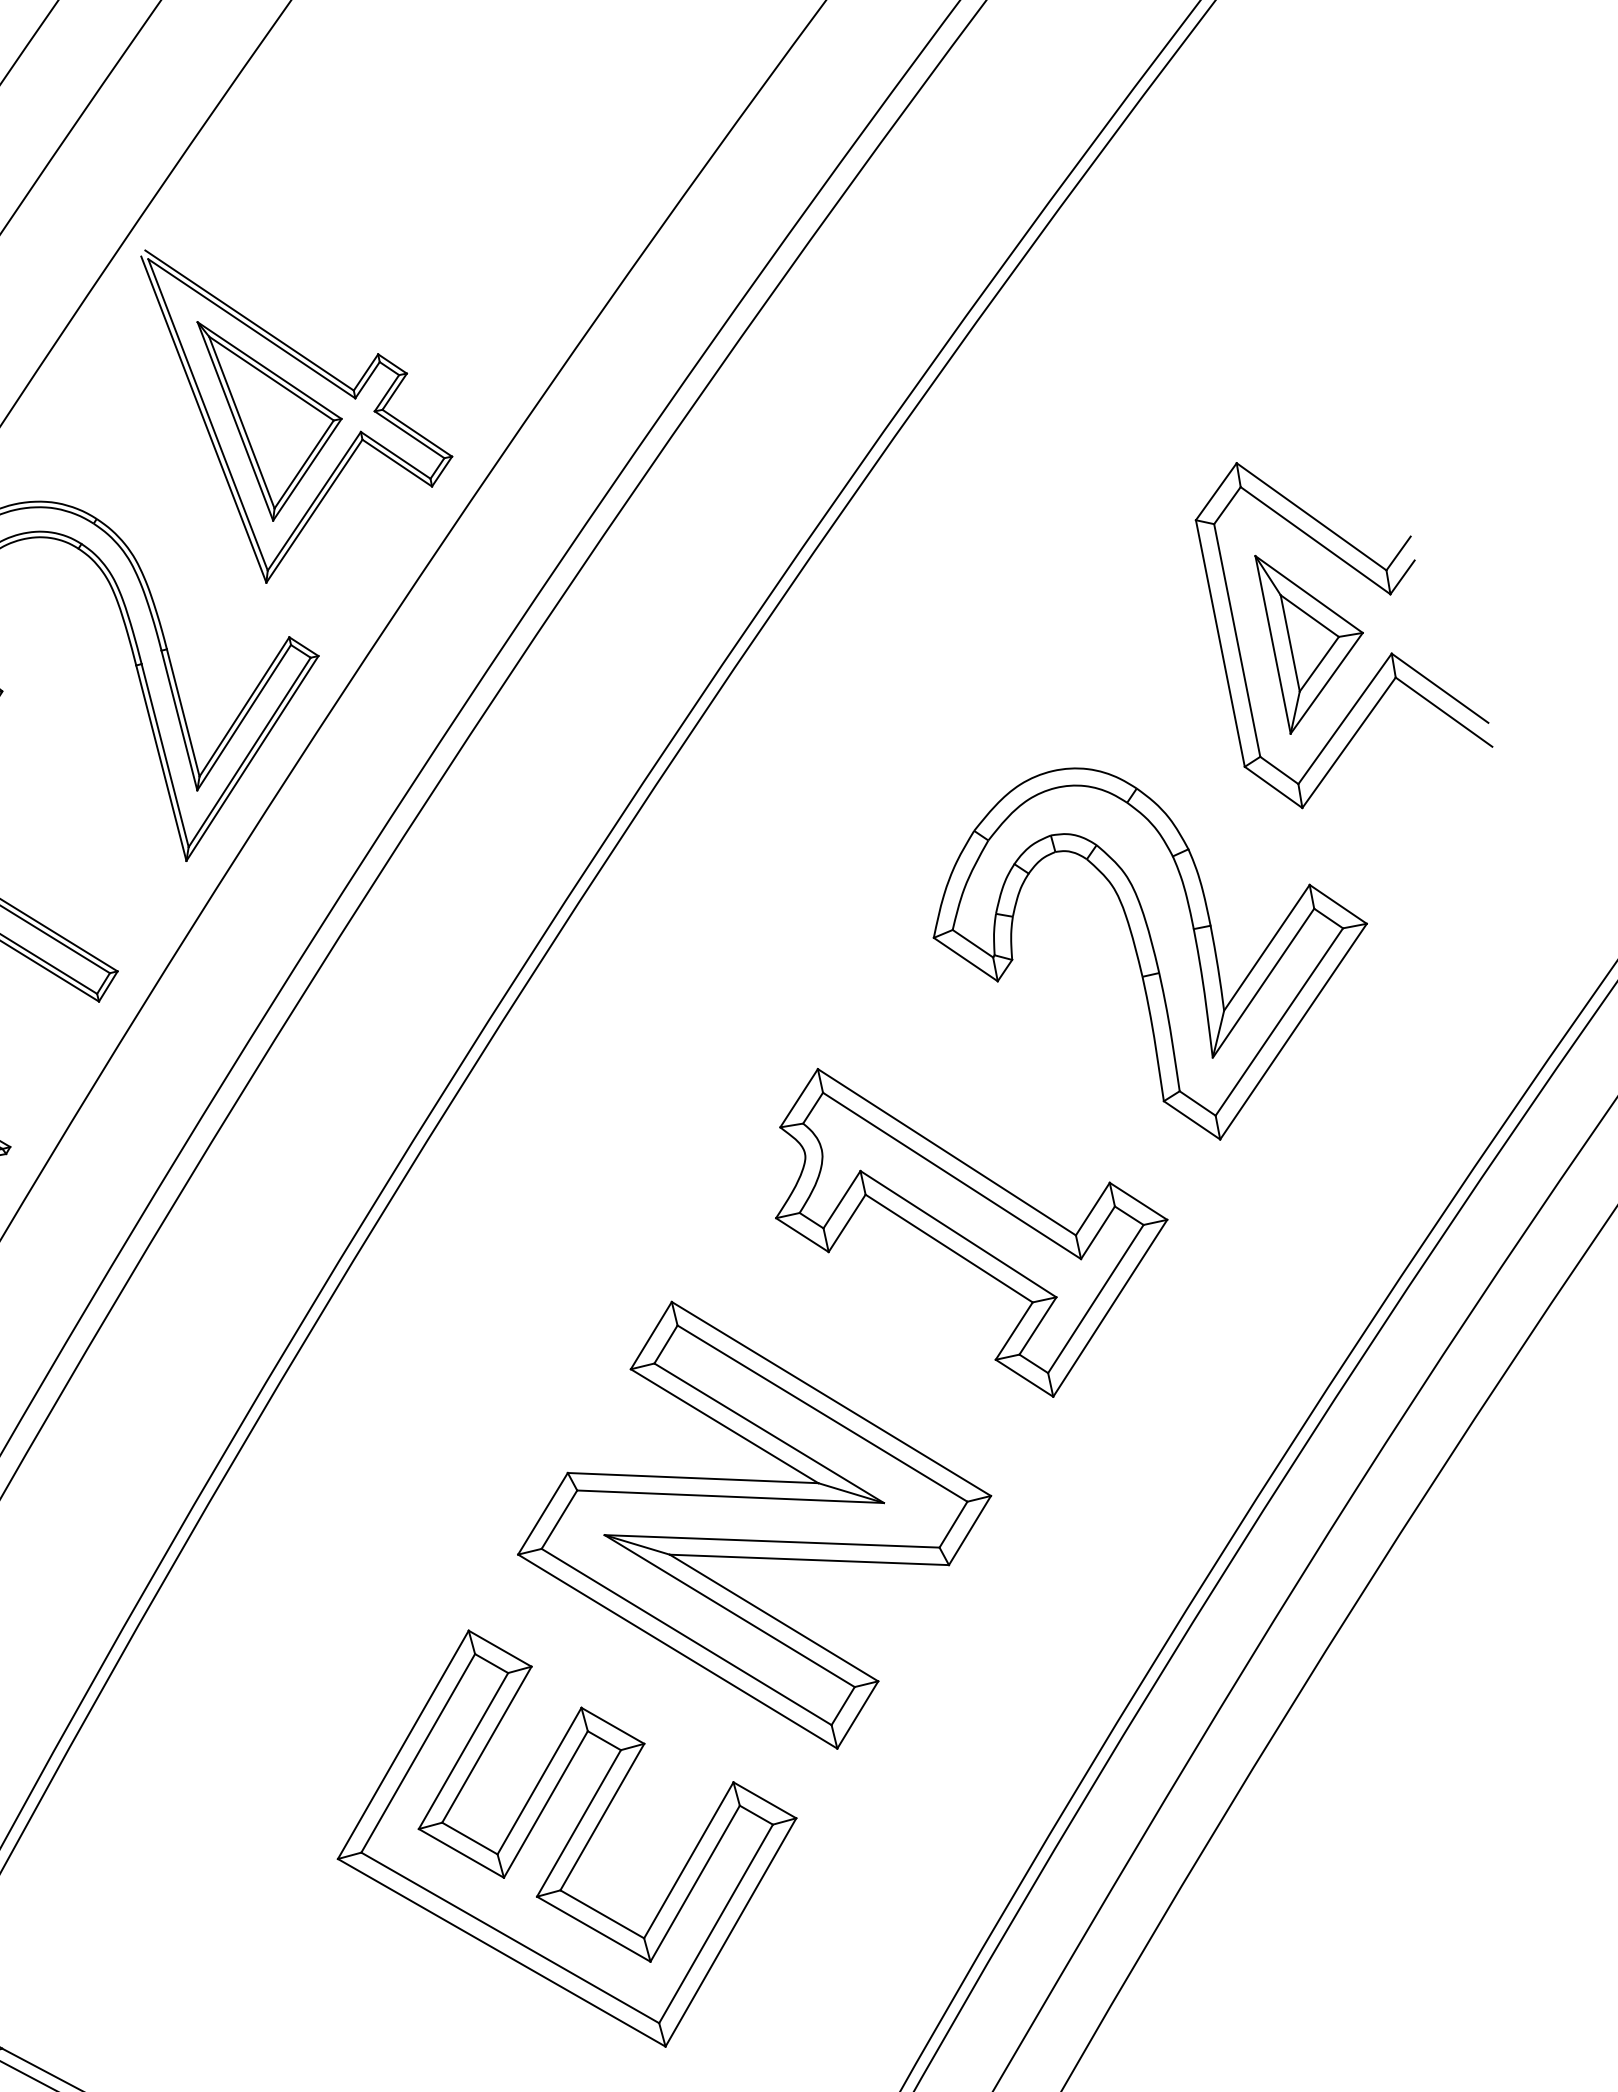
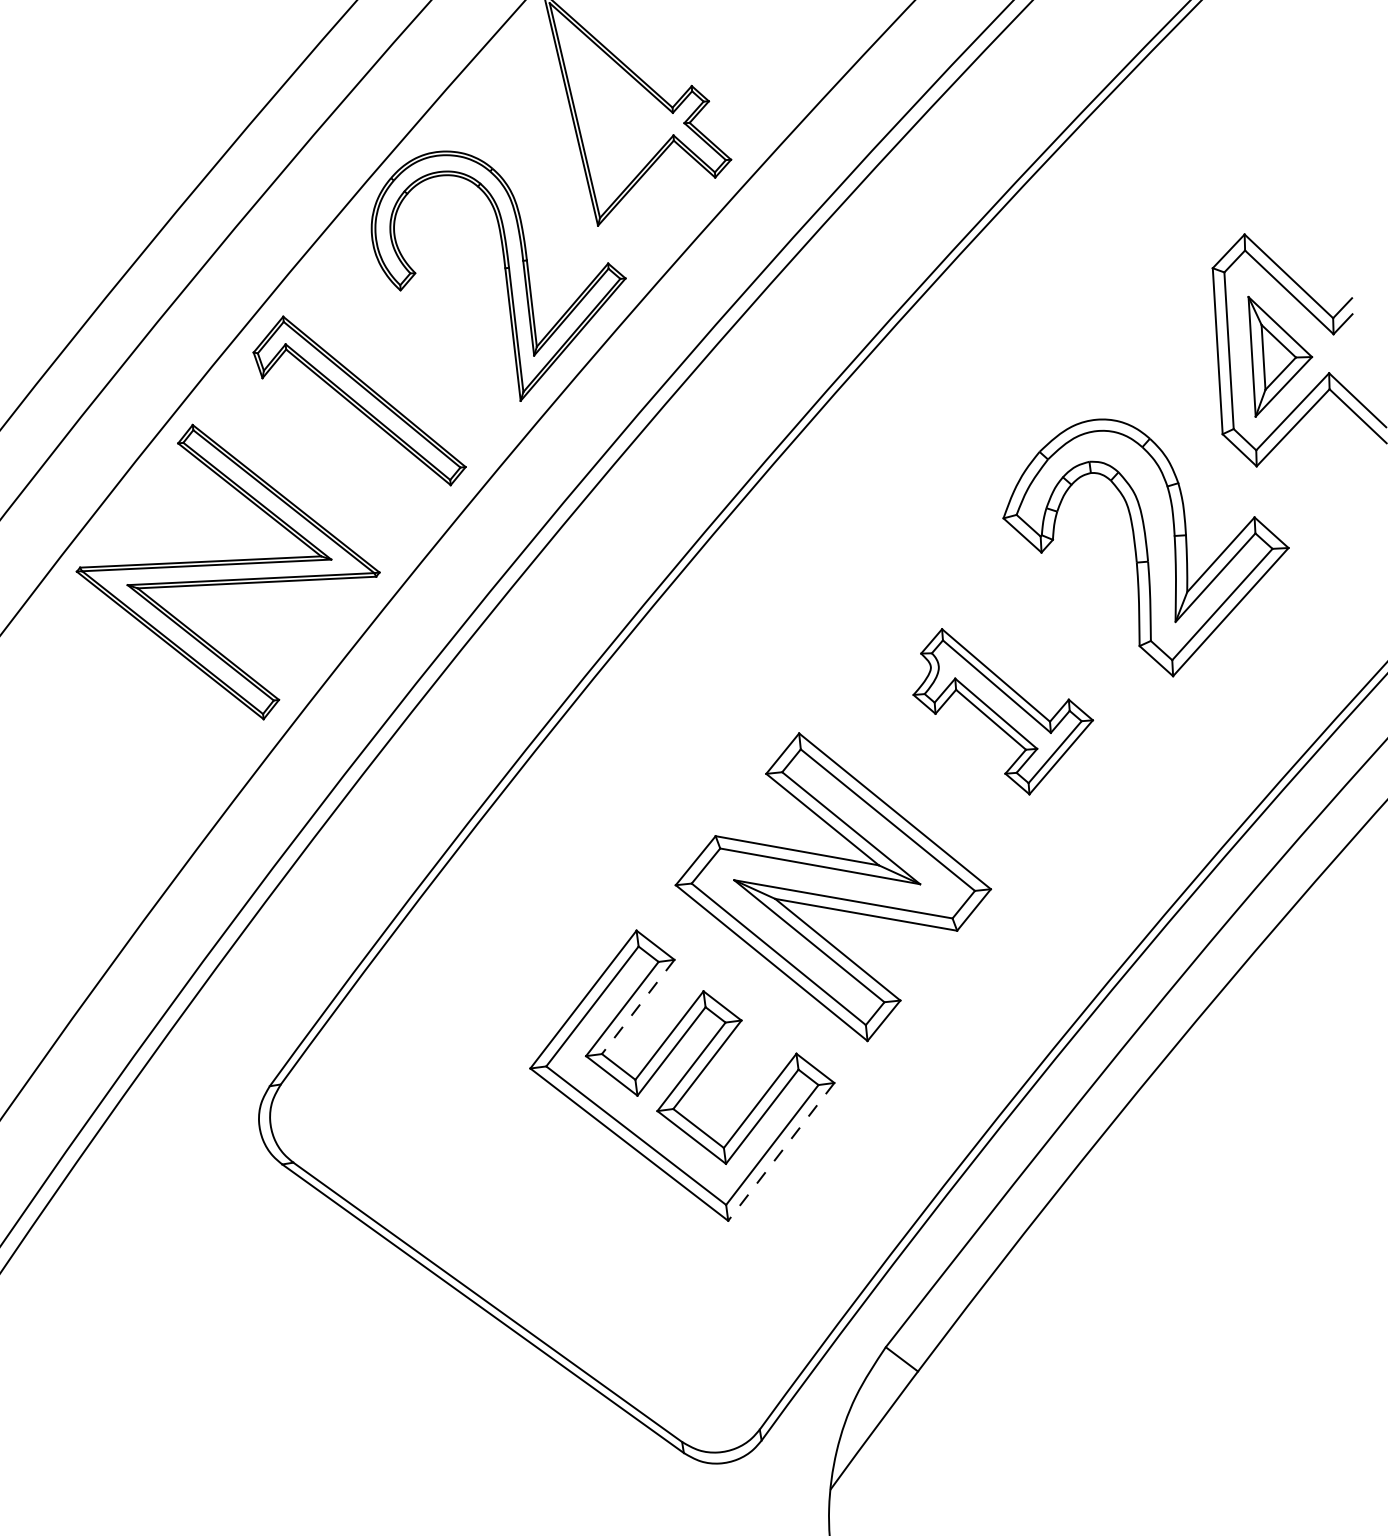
part: (276, 414) -> (619, 116), removed
part: (973, 1227) -> (1003, 711), size x0.7
line: (485, 1745) -> (637, 1007), solid -> dashed
line: (731, 1933) -> (781, 1152), solid -> dashed

